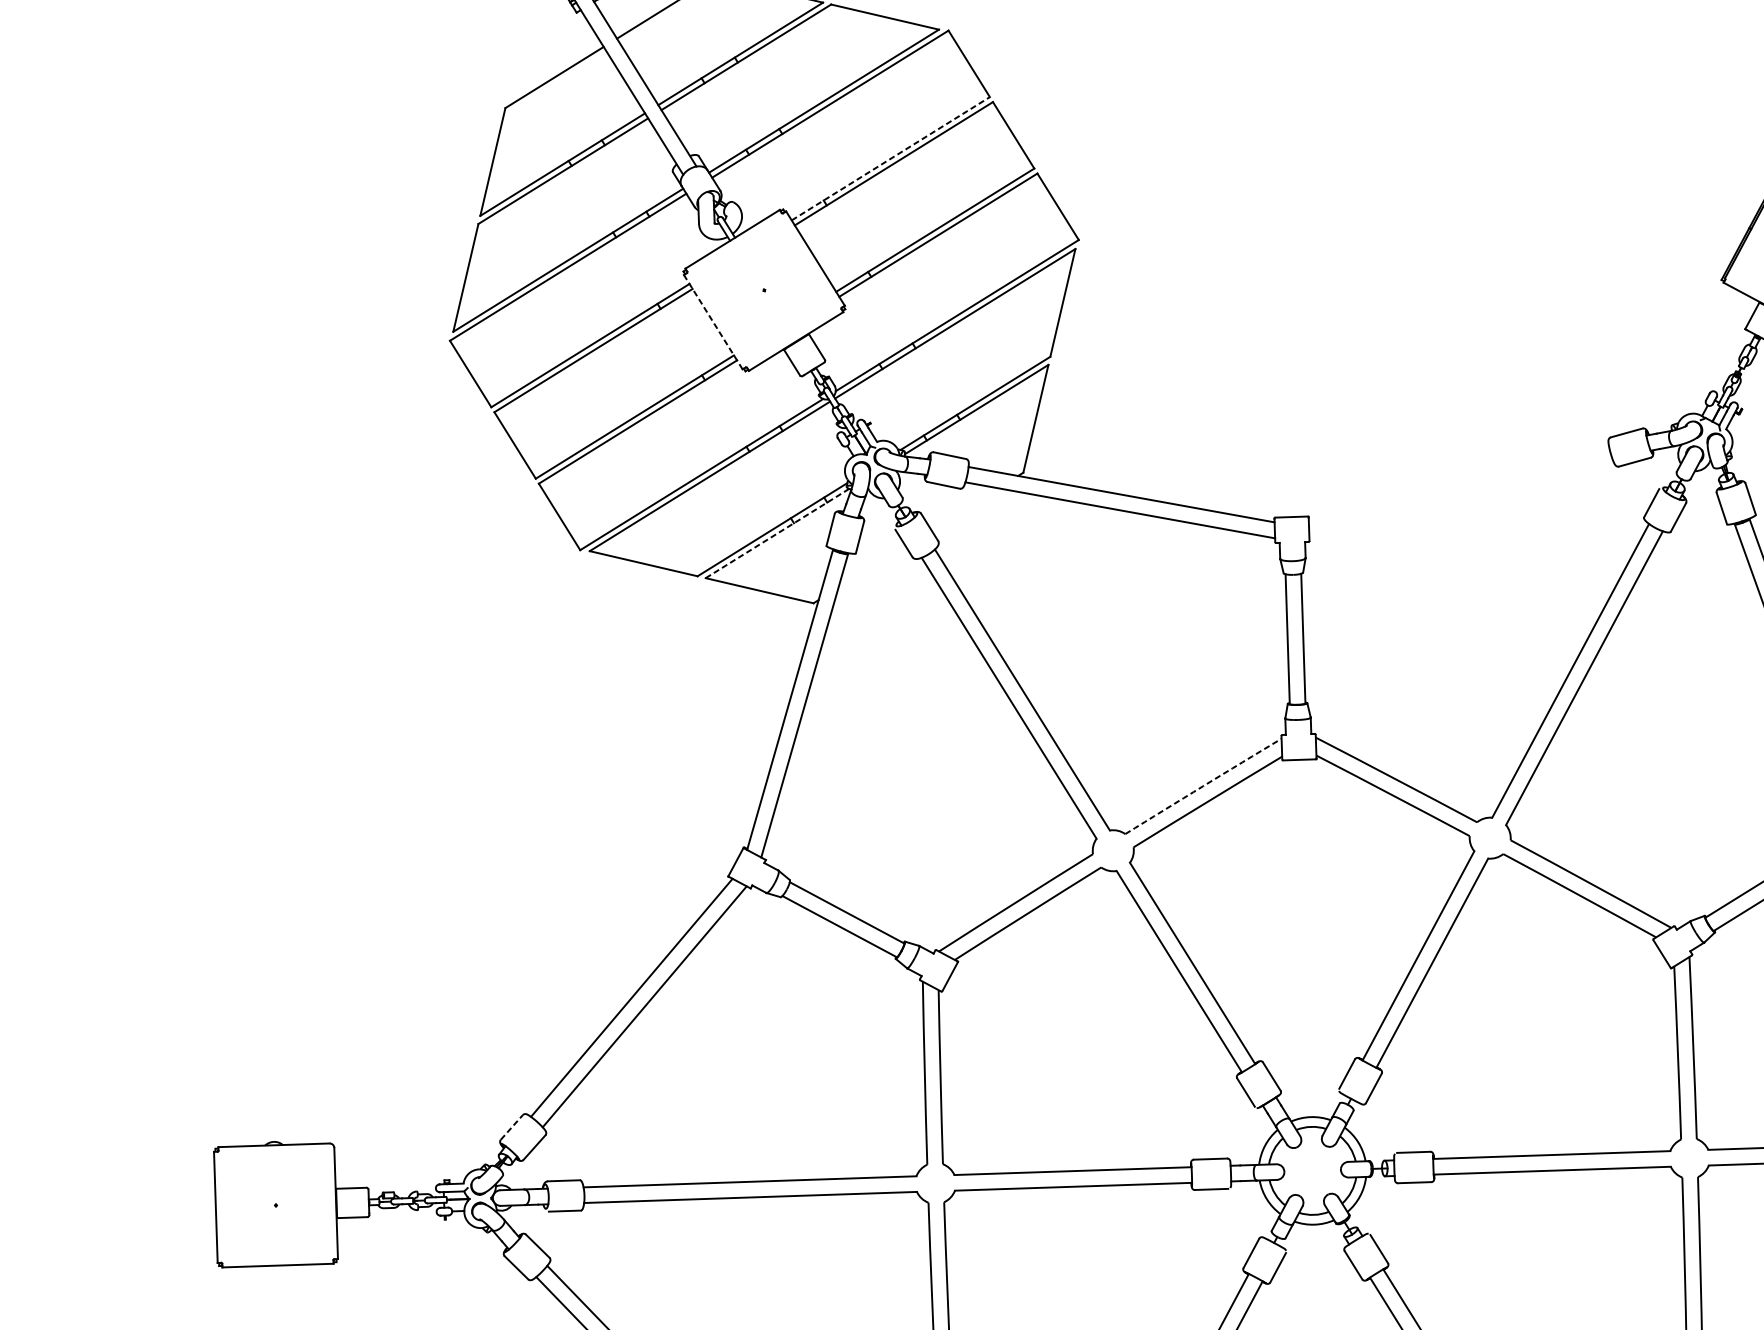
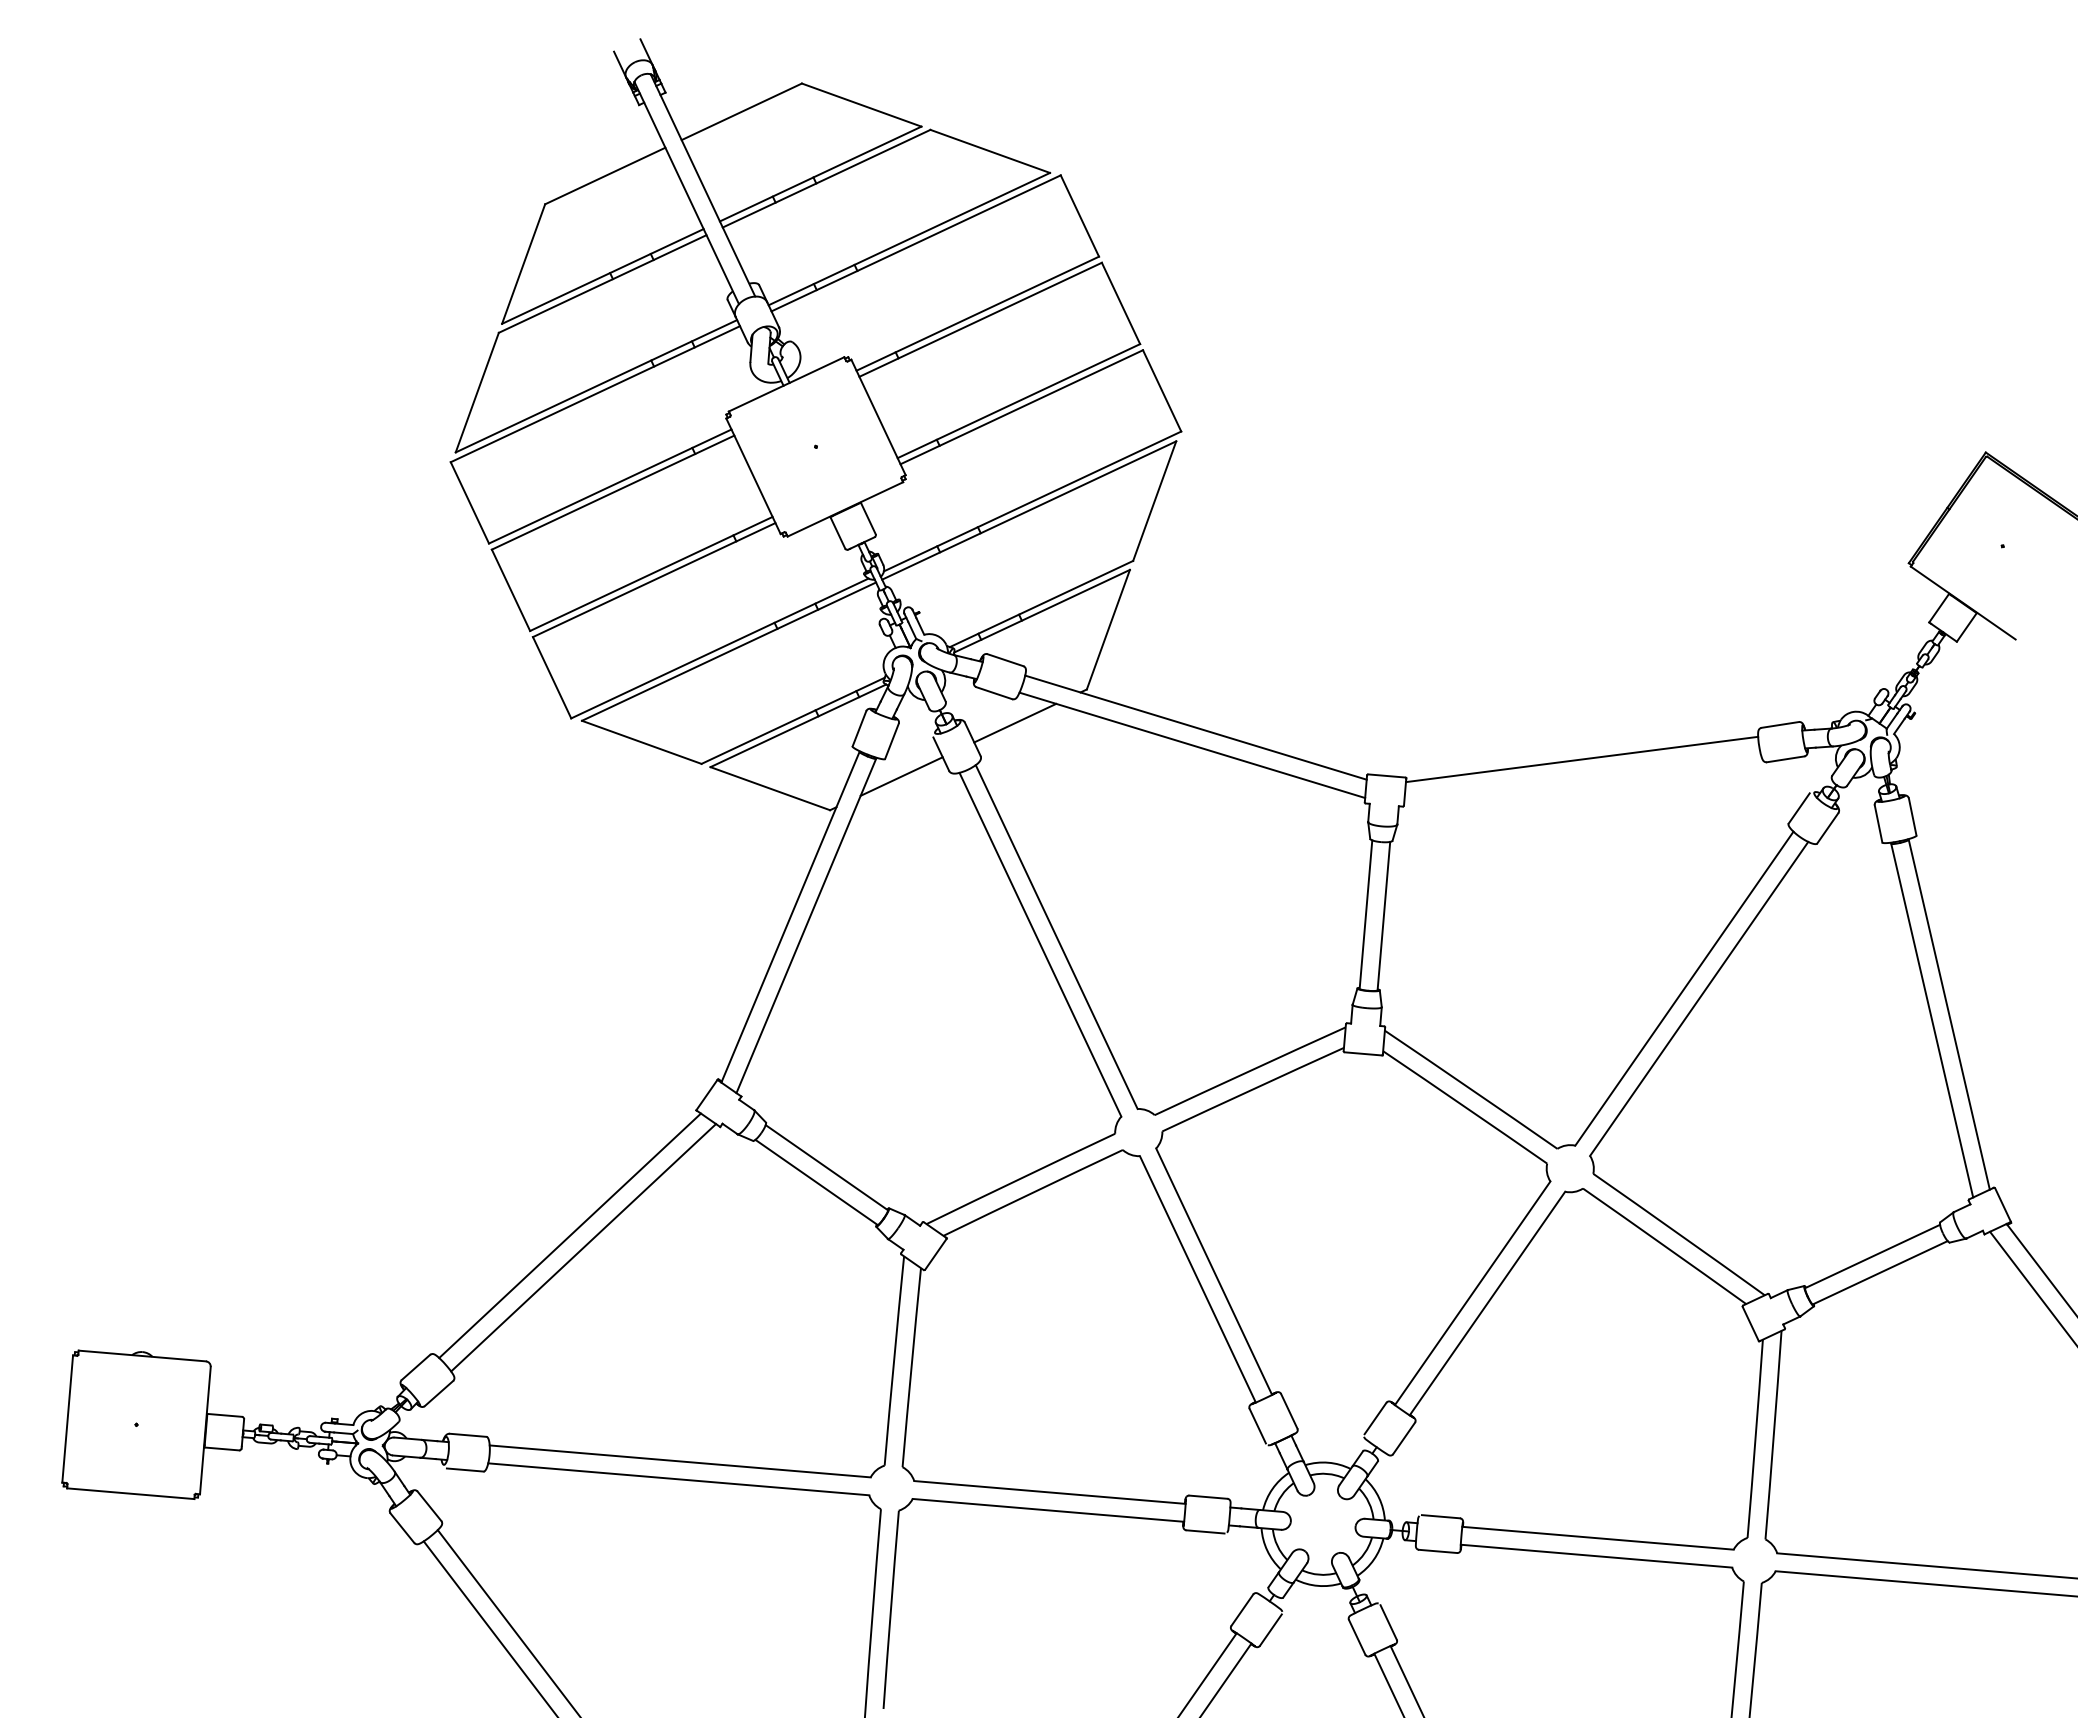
line: (890, 158) -> (977, 313), dashed -> solid
line: (713, 322) -> (753, 476), dashed -> solid
line: (1458, 483) -> (1581, 759), added
line: (964, 508) -> (1015, 722), added
line: (776, 534) -> (797, 726), dashed -> solid
line: (871, 566) -> (901, 776), added
arc: (1203, 785) -> (1250, 1070), dashed -> solid
line: (511, 1127) -> (415, 1367), dashed -> solid

